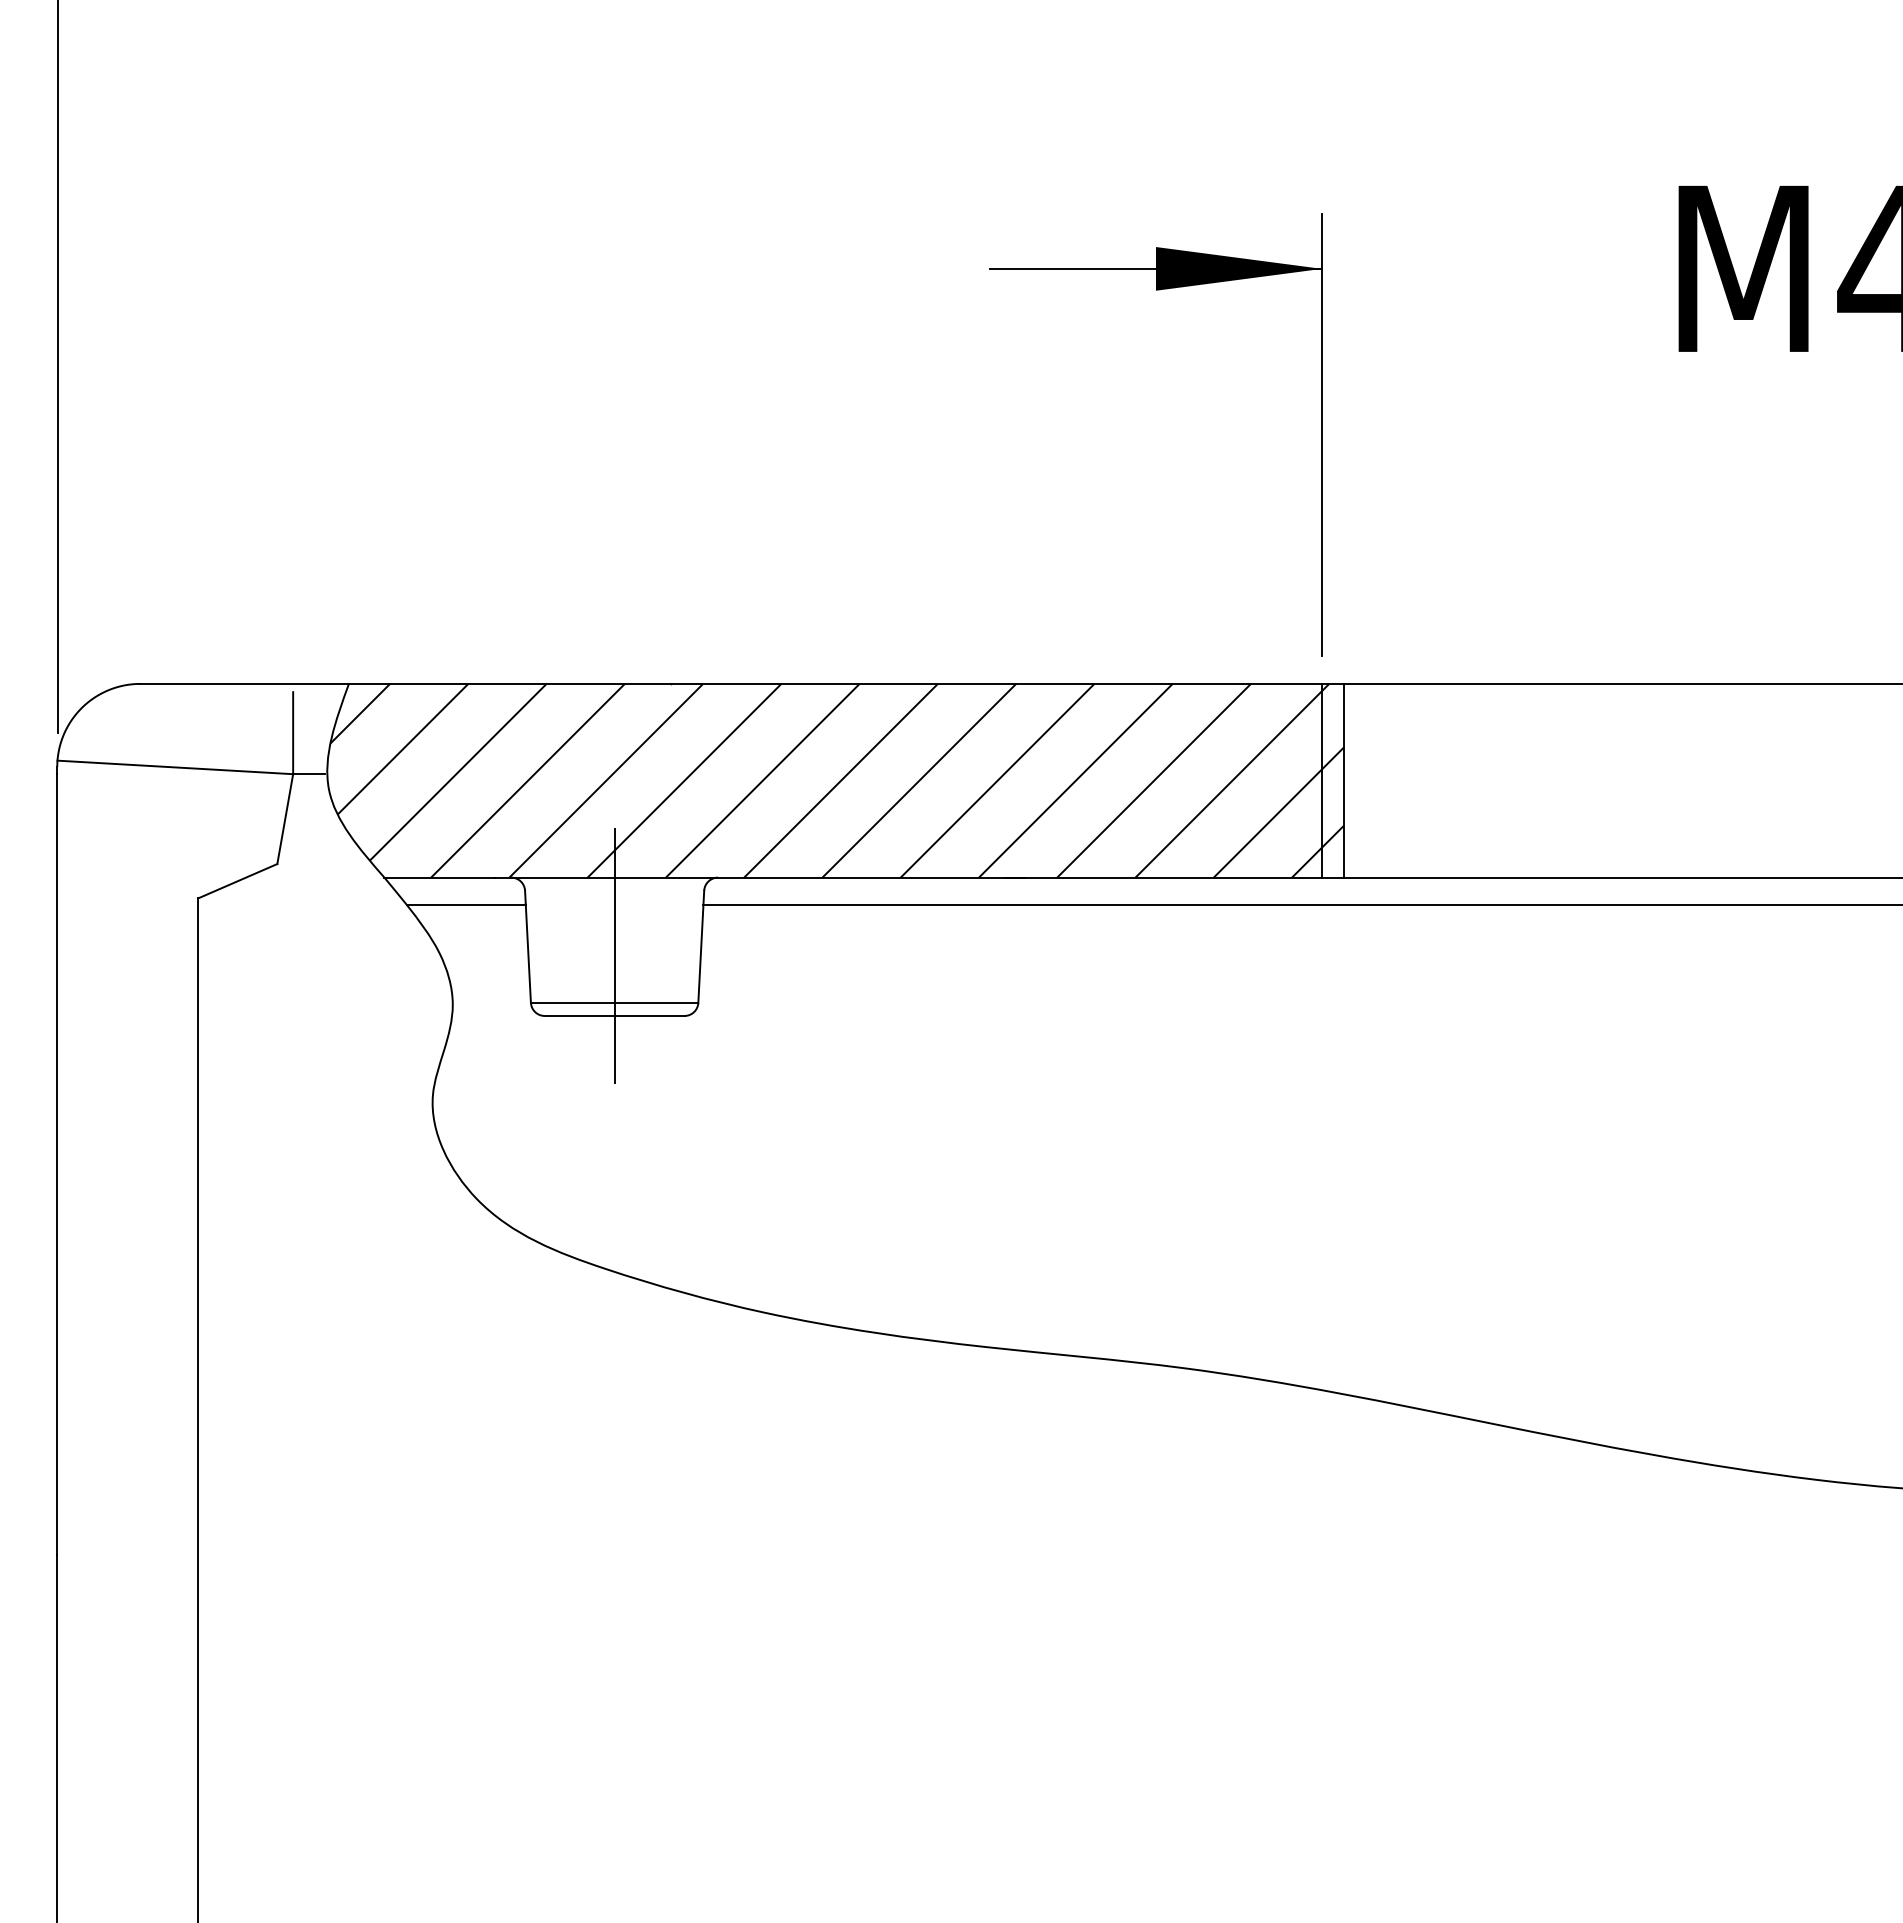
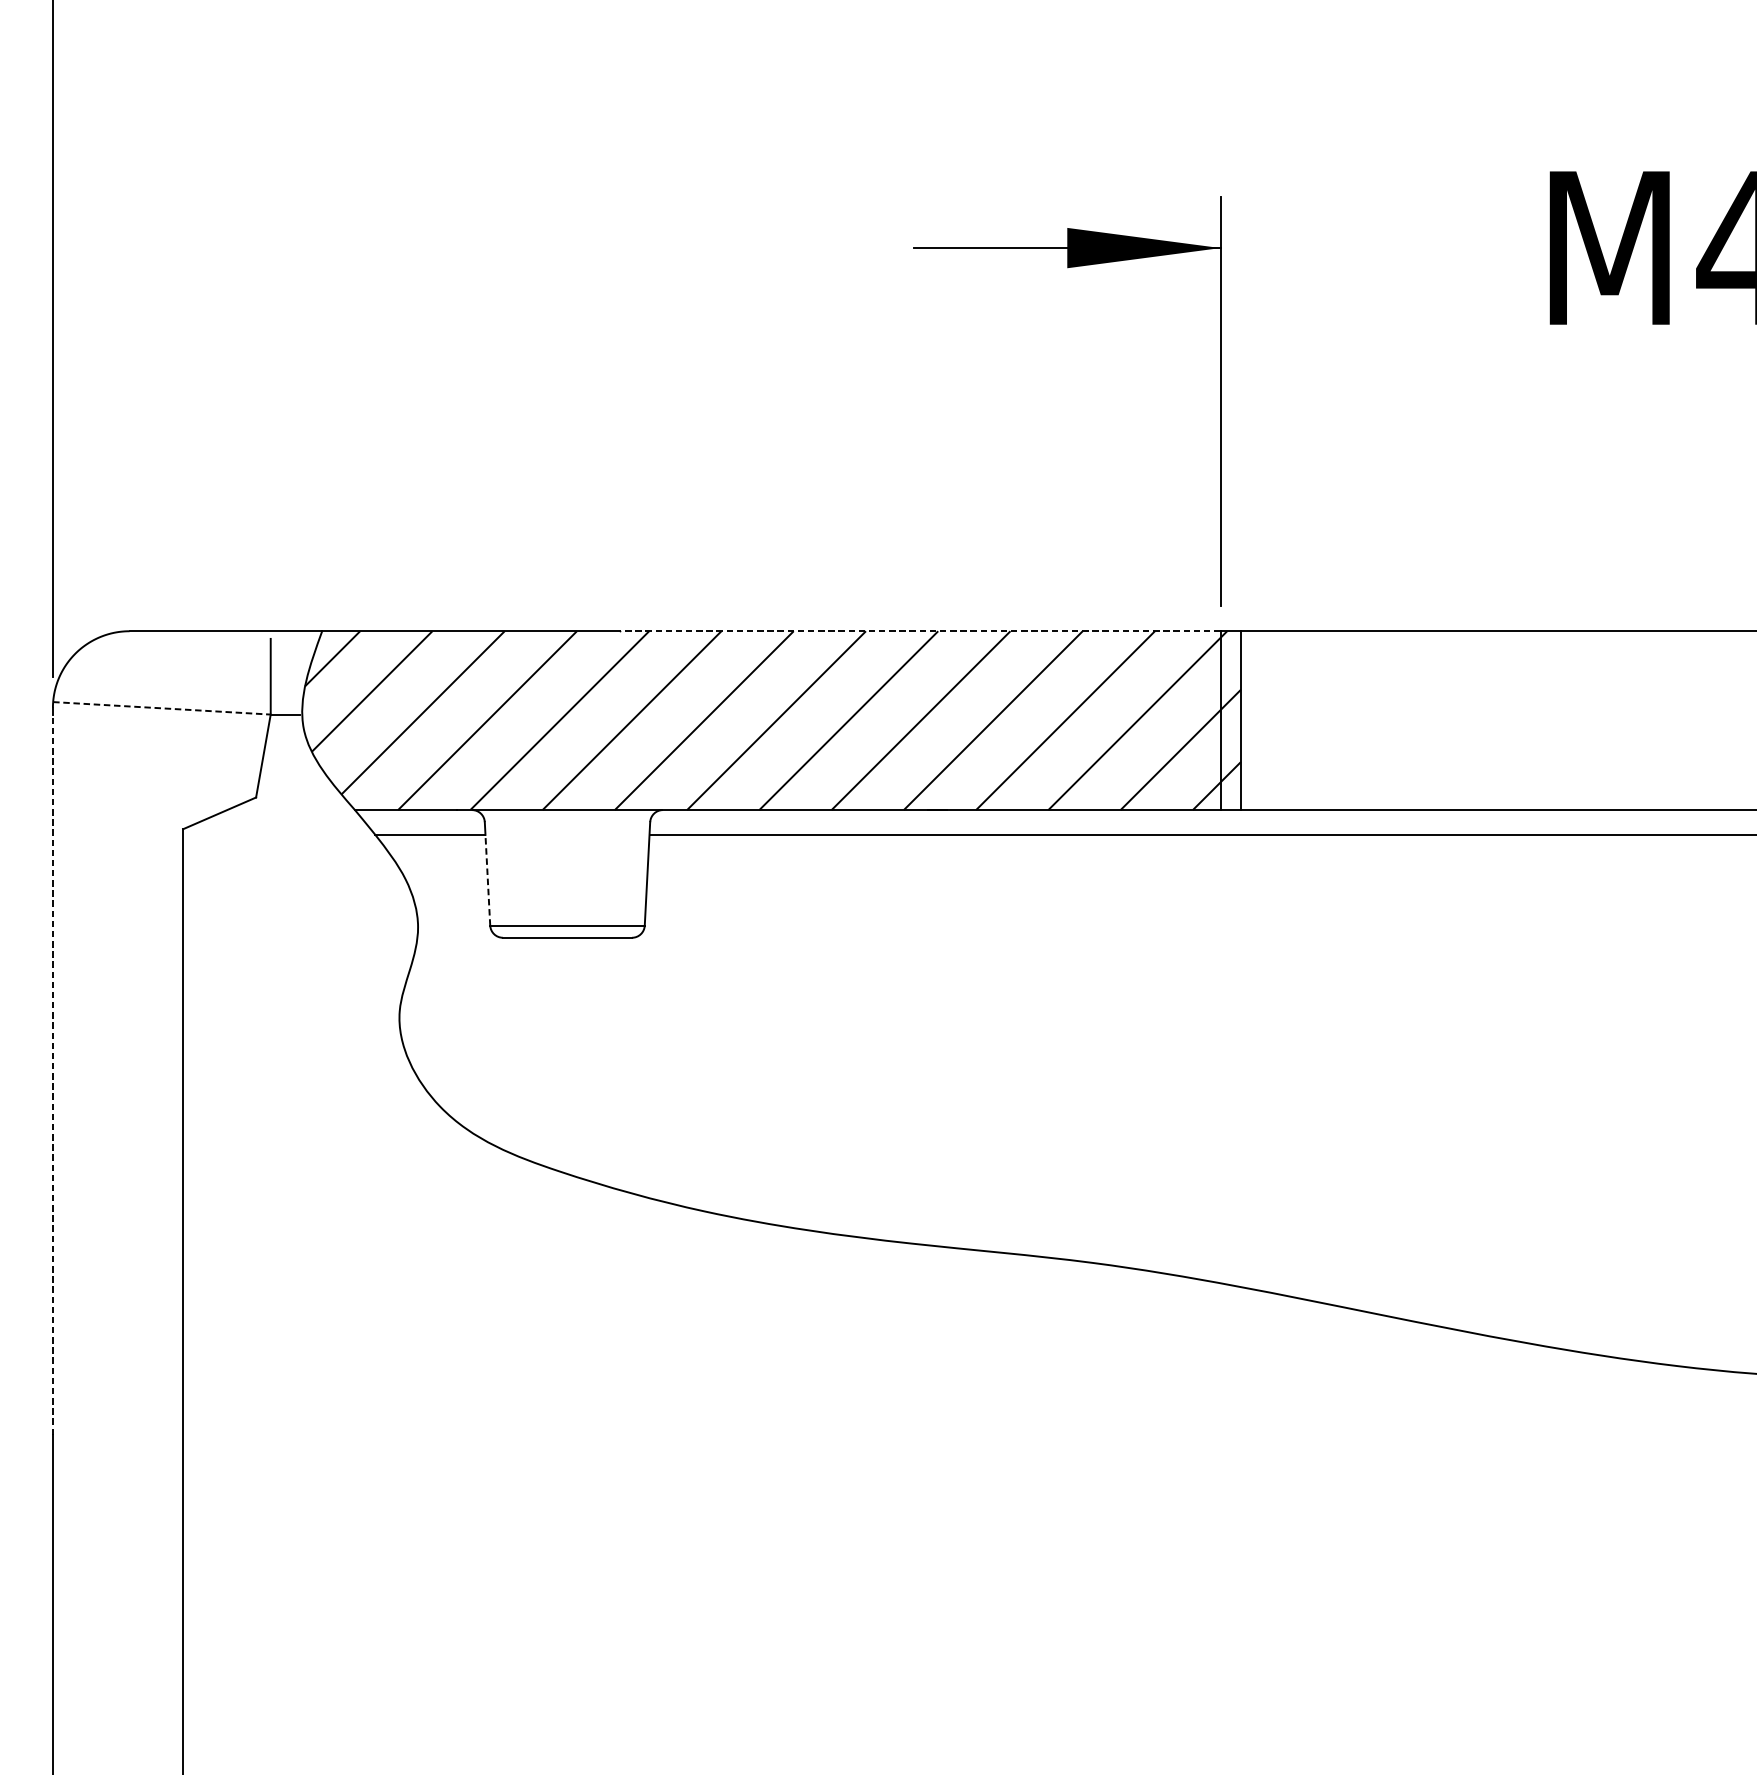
line: (996, 683) -> (920, 630), solid -> dashed
line: (175, 767) -> (162, 708), solid -> dashed
line: (528, 953) -> (487, 880), solid -> dashed
line: (614, 955) -> (567, 881), removed
line: (57, 1163) -> (53, 1073), solid -> dashed

